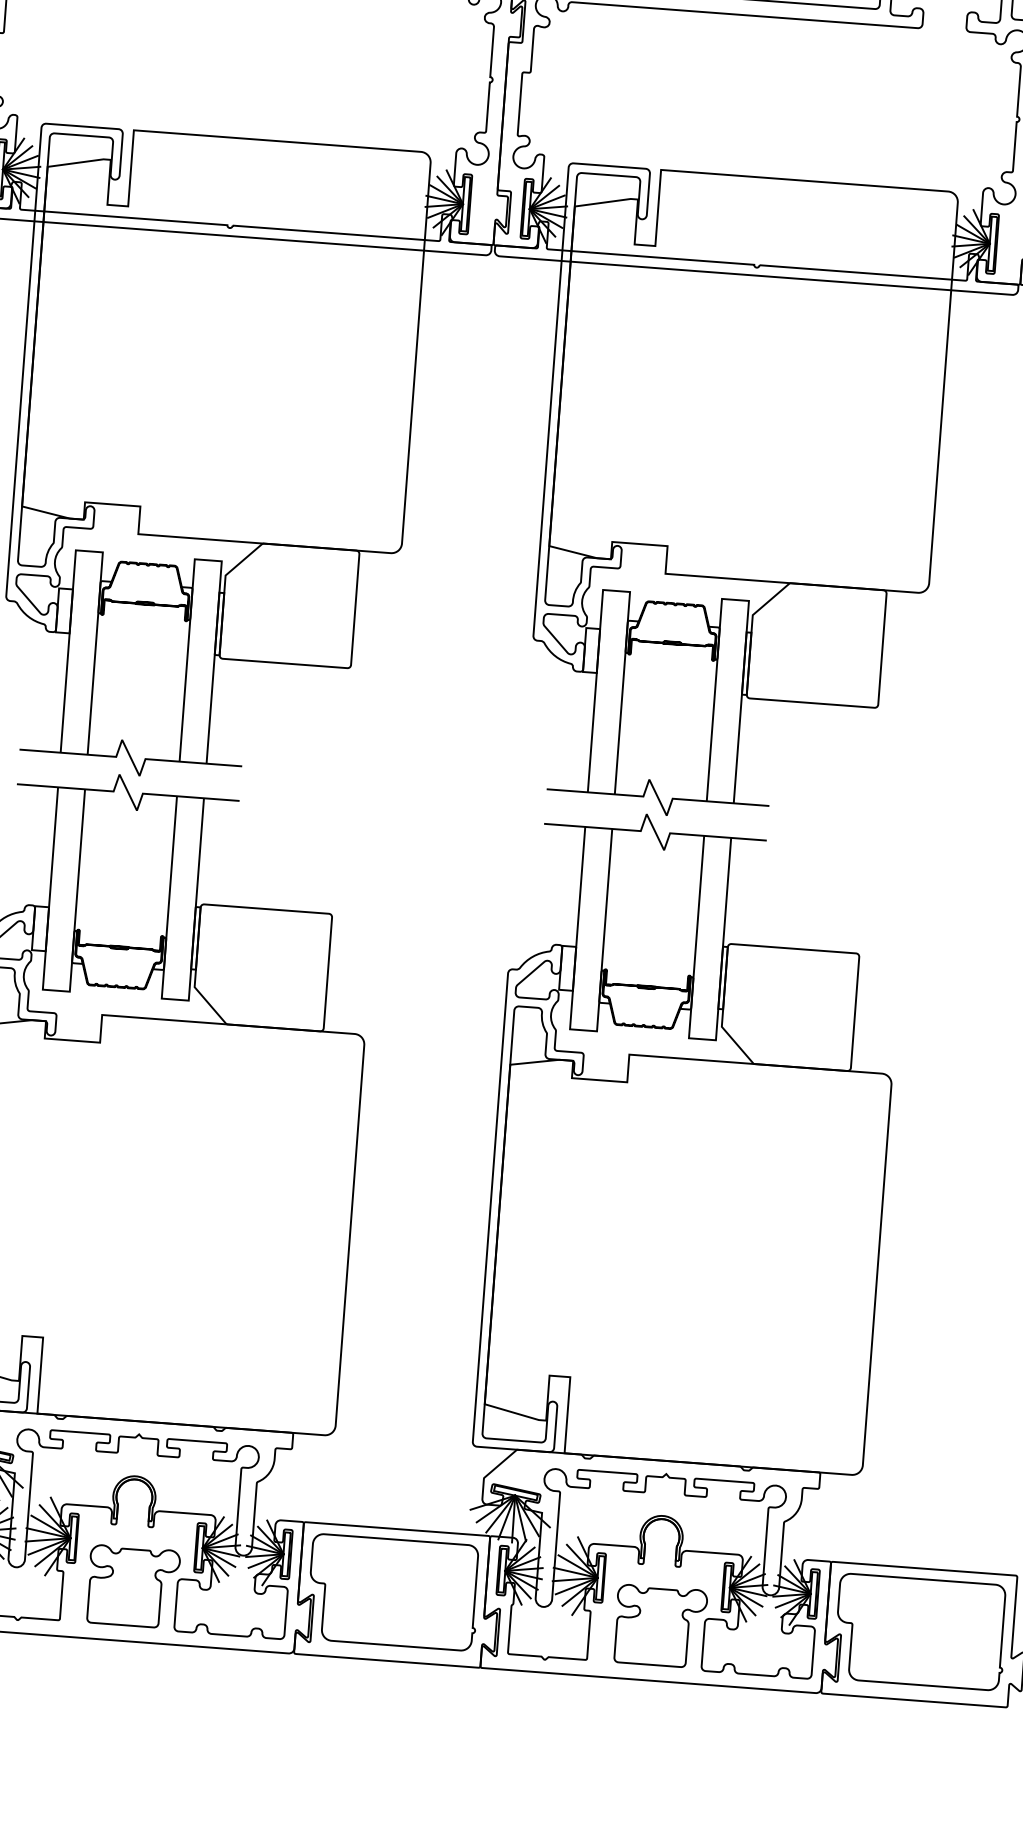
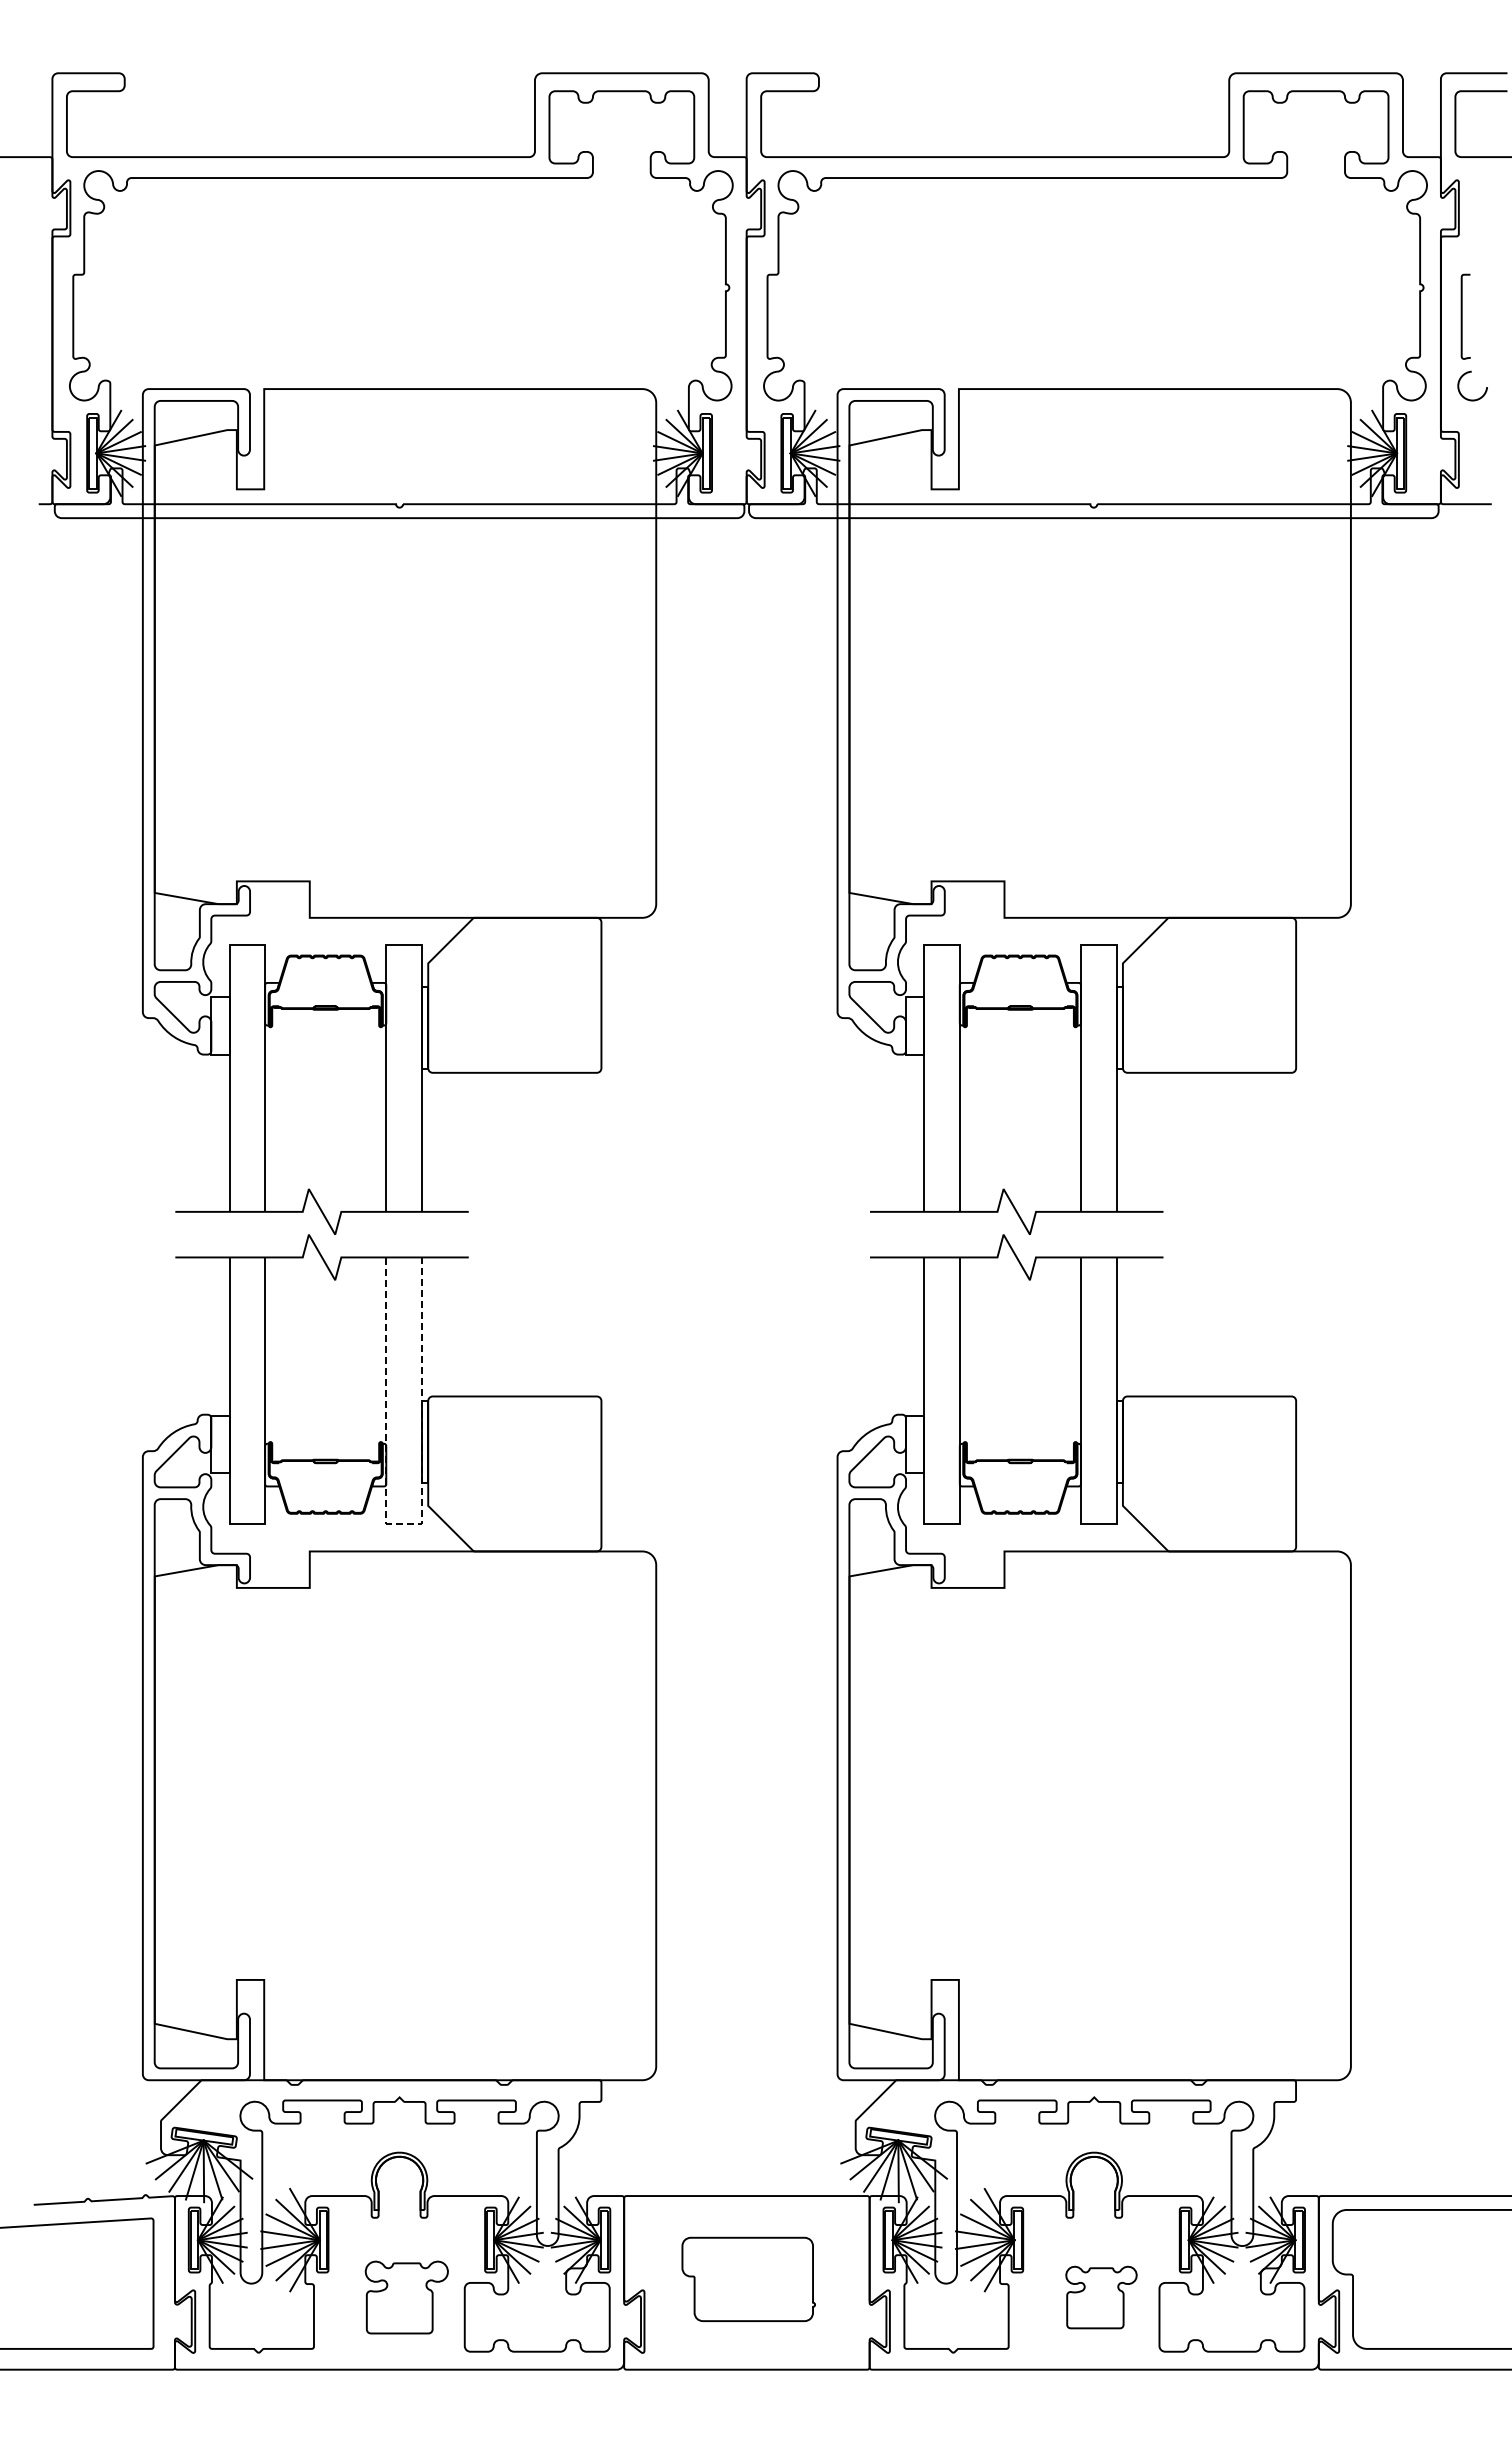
line: (175, 999) -> (404, 1524), solid -> dashed
part: (133, 1586) -> (406, 2297), size x0.7
part: (393, 1592) -> (748, 2279), size x0.6
part: (660, 1626) -> (1101, 2297), size x0.6

